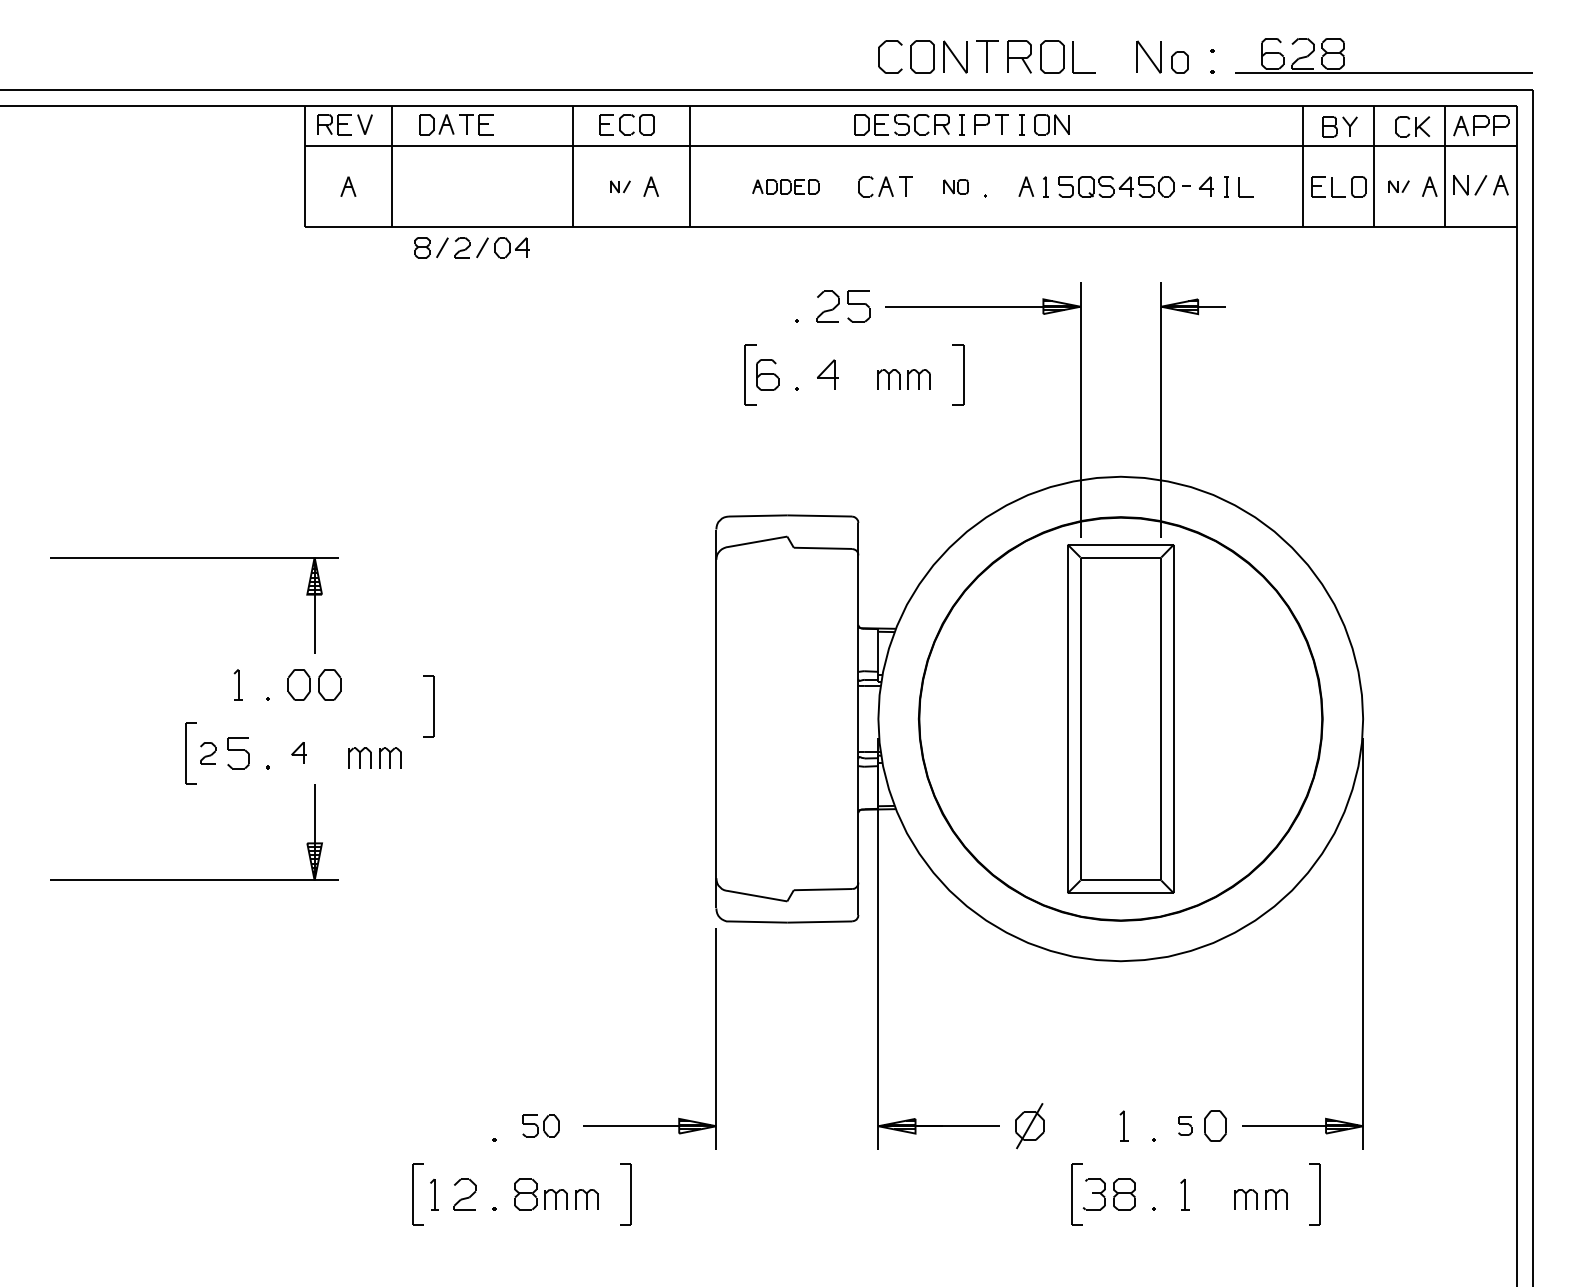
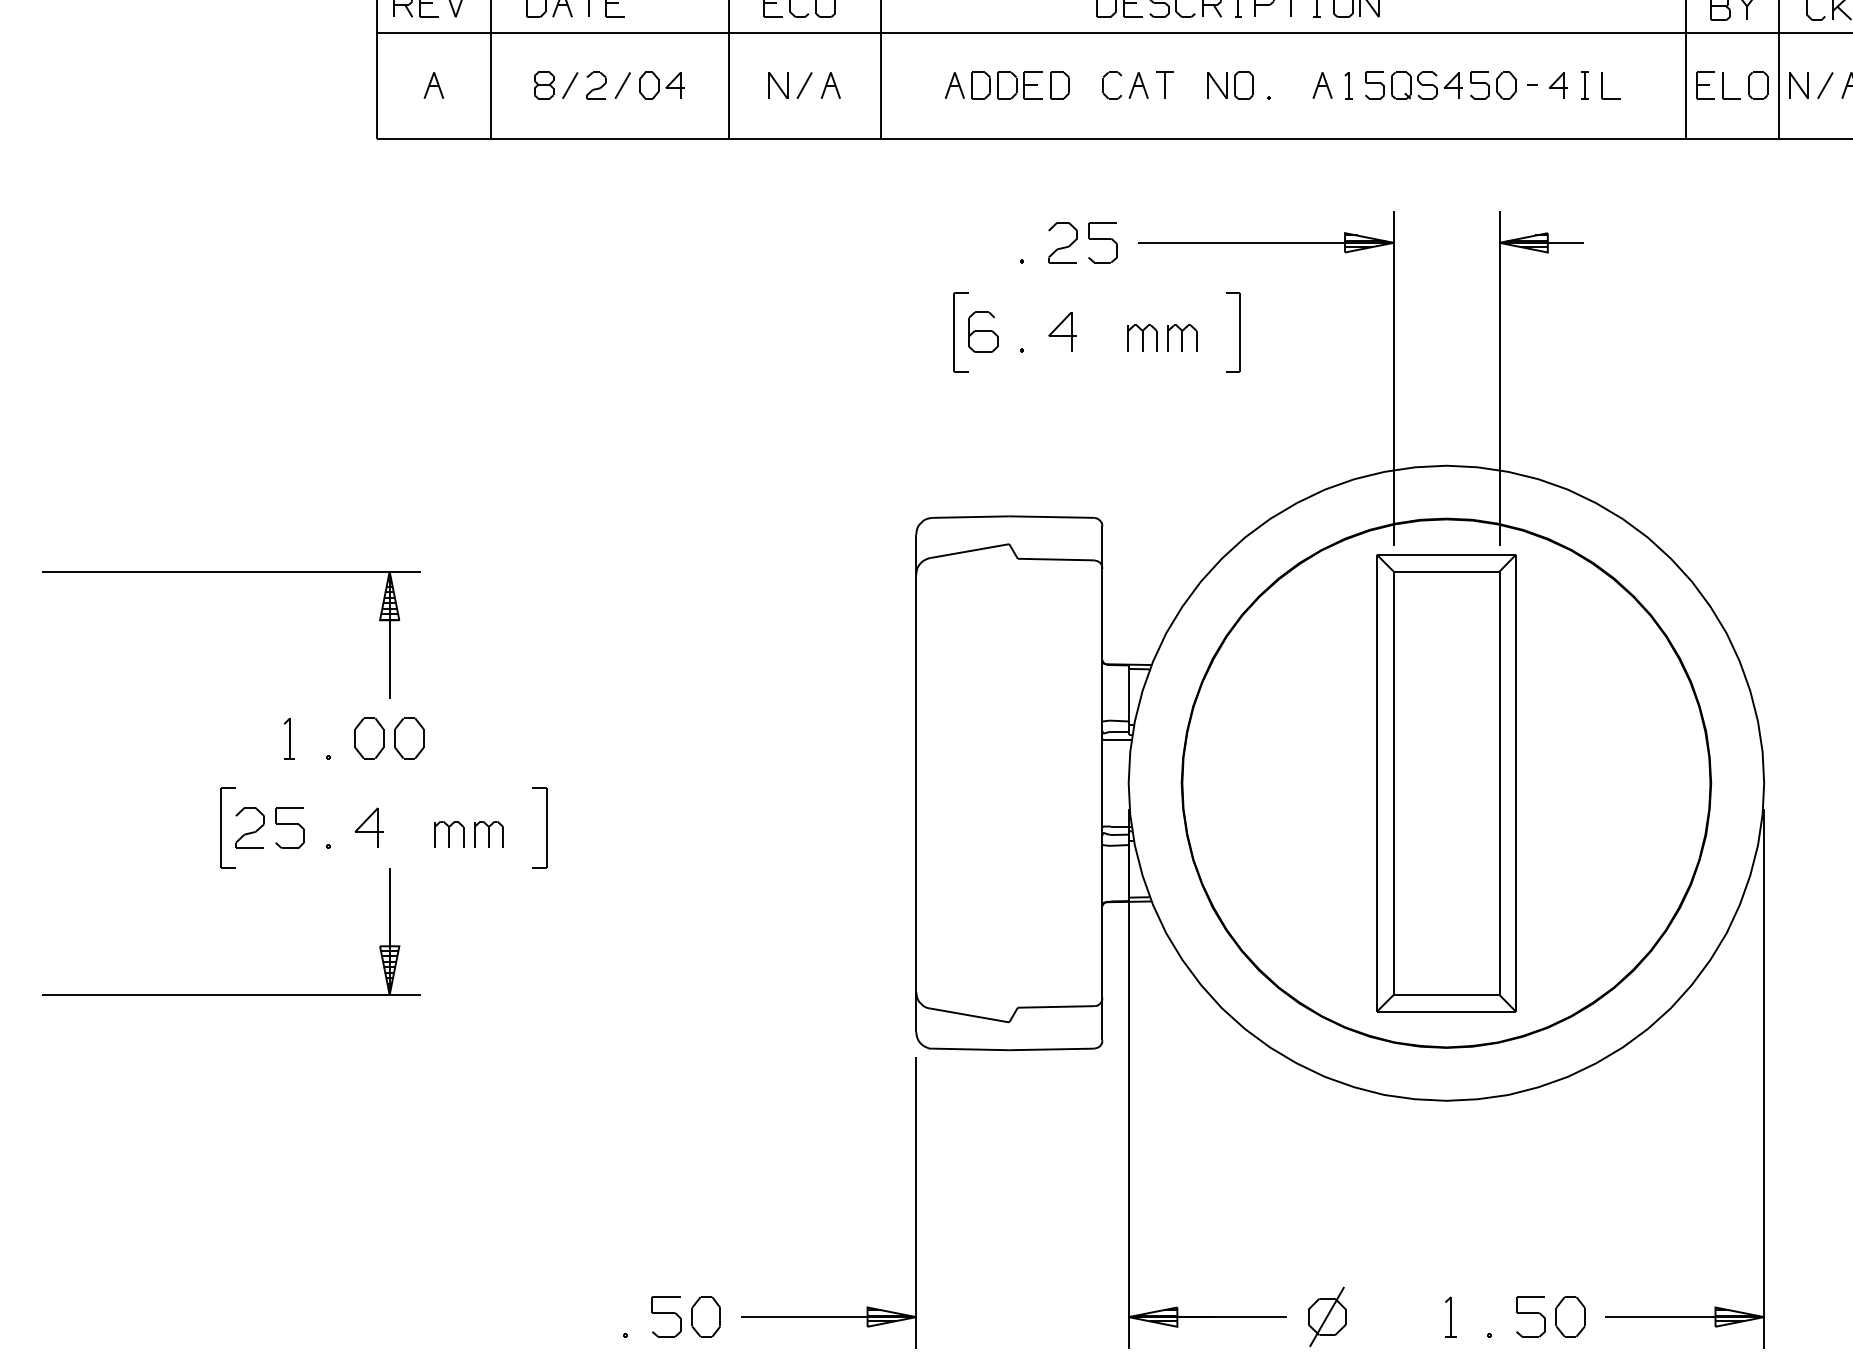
part: (620, 186) -> (790, 85), size x1.67
part: (785, 186) -> (1006, 85), size x1.43
part: (955, 186) -> (1229, 85), size x1.43
part: (1399, 186) -> (1811, 85), size x1.67
part: (471, 247) -> (608, 85), moved
part: (428, 706) -> (538, 828), moved
part: (298, 752) -> (368, 827), size x1.43
part: (207, 753) -> (249, 828), size x1.43
part: (540, 1125) -> (685, 1316), size x1.43
part: (1184, 1125) -> (1529, 1316), size x1.67

